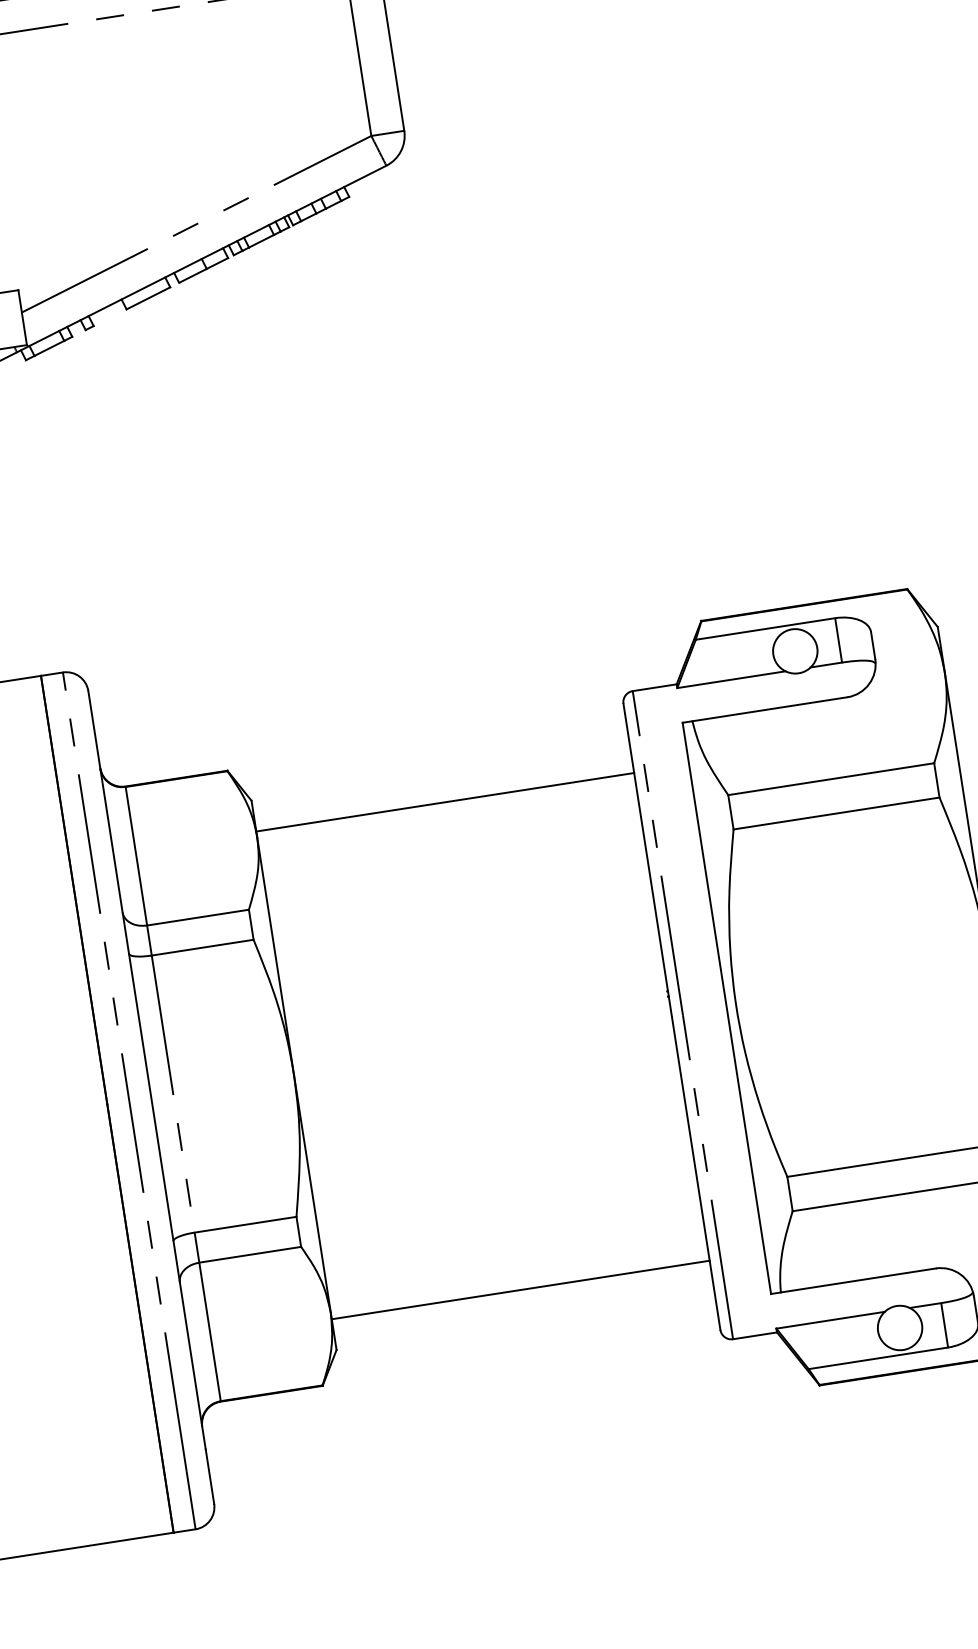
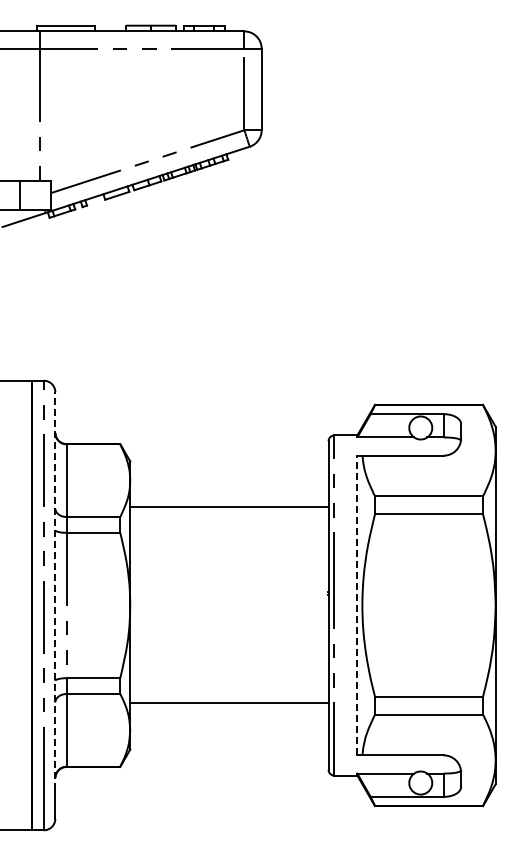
line: (445, 802) -> (229, 506), moved
line: (727, 1008) -> (357, 605), solid -> dashed
line: (147, 1070) -> (55, 591), solid -> dashed
line: (520, 1289) -> (229, 703), moved

